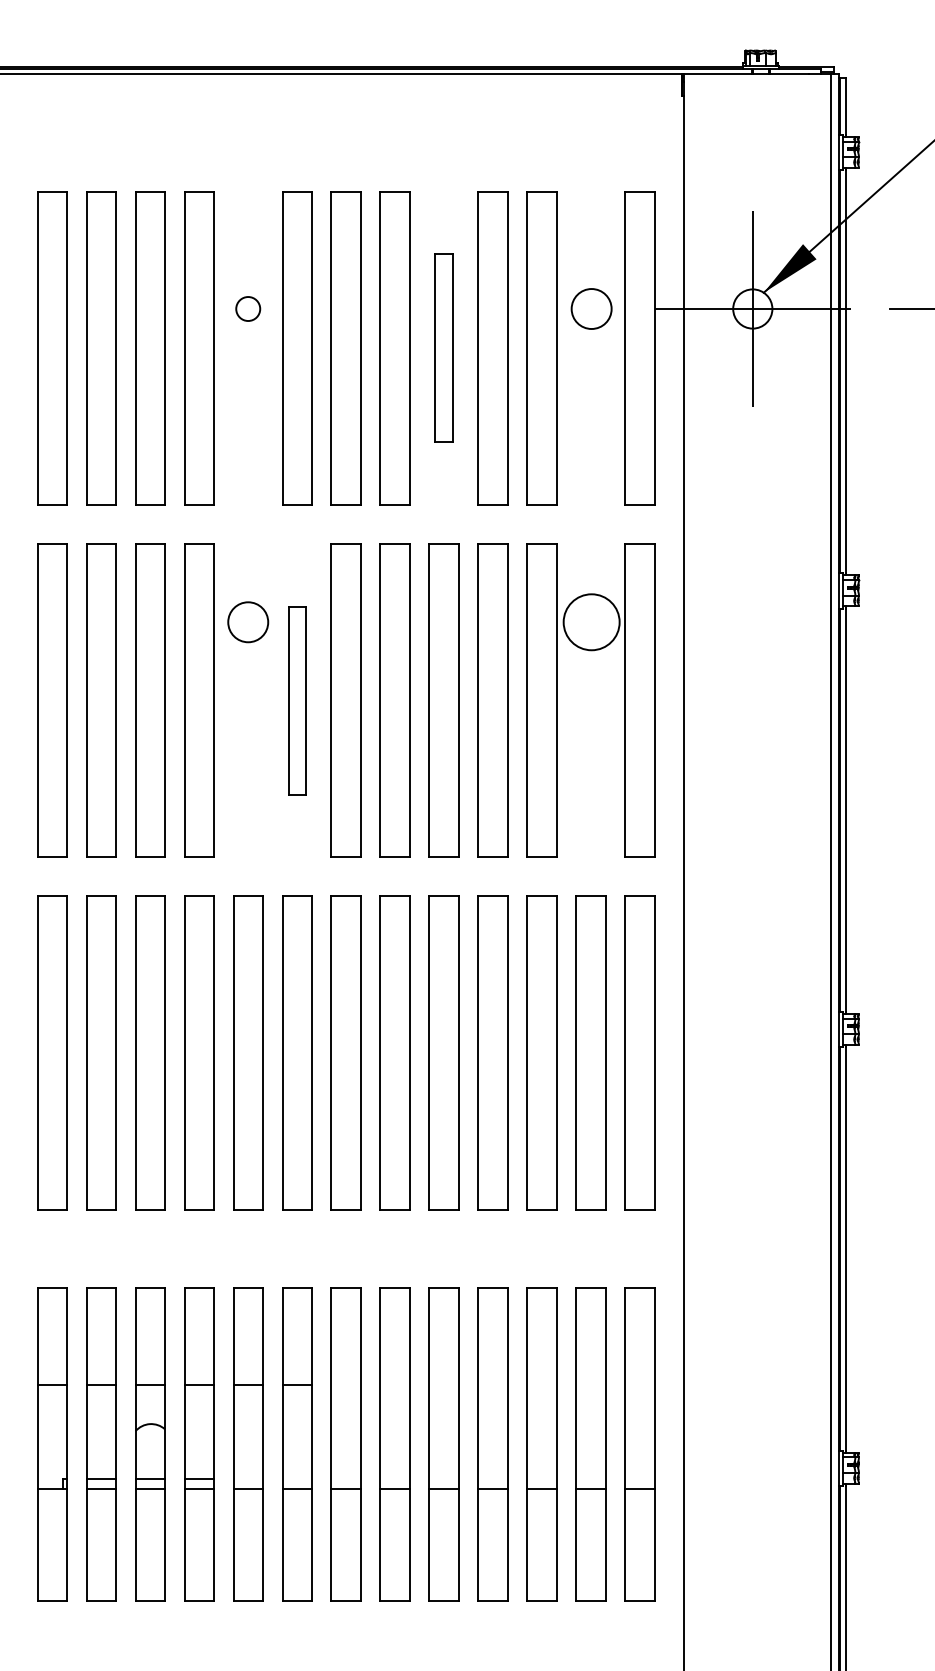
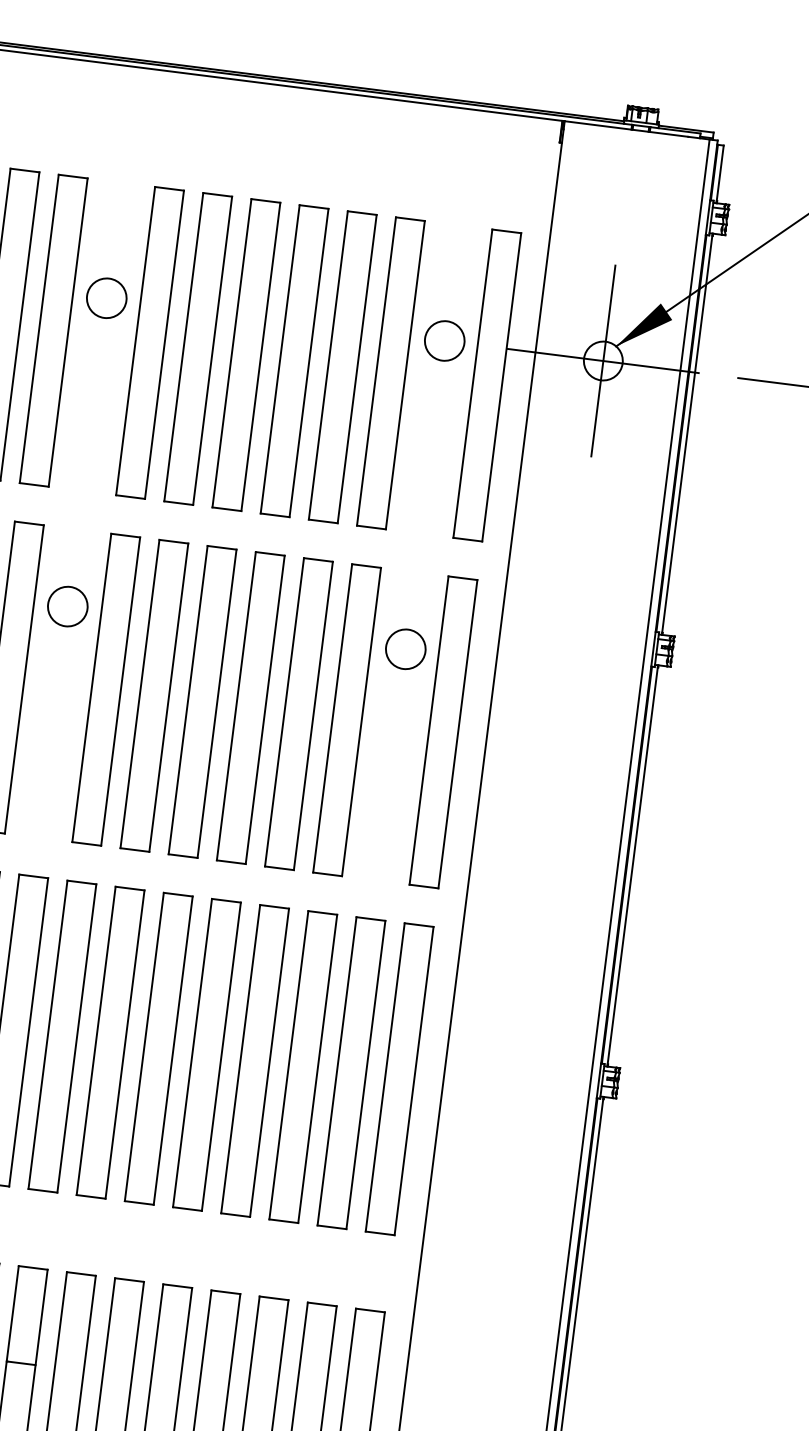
circle: (248, 309) -> (106, 298), size x1.67
part: (443, 348) -> (294, 361), size x1.67
circle: (591, 622) -> (405, 649), size x0.71
part: (297, 700) -> (106, 689), size x1.67

